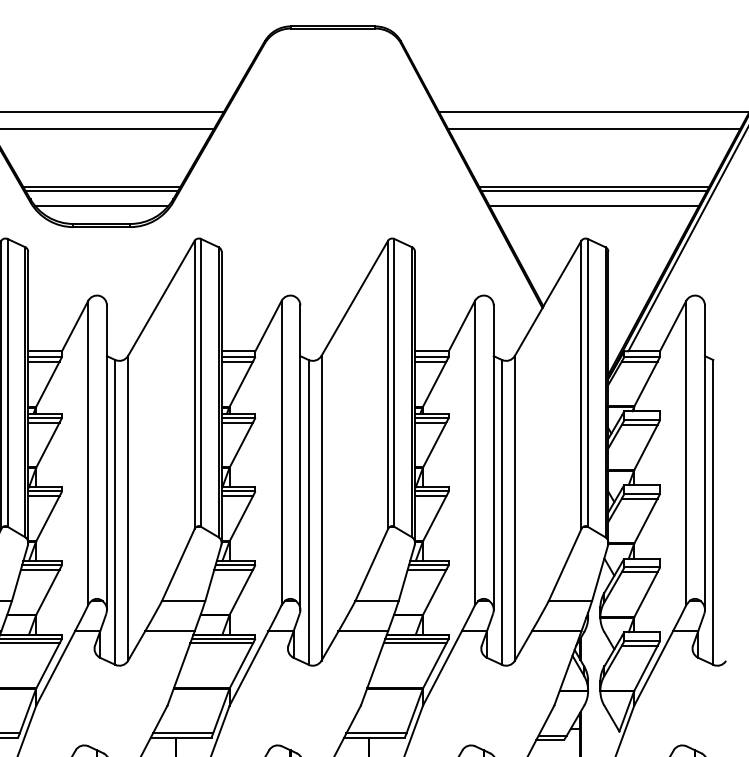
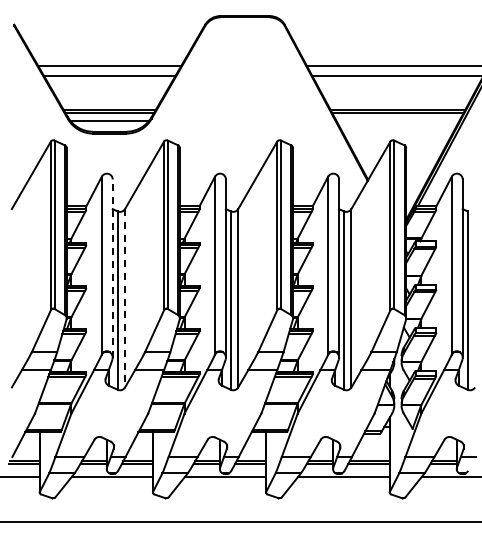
line: (593, 206) -> (397, 121), removed
line: (106, 457) -> (112, 268), solid -> dashed
line: (128, 508) -> (125, 298), solid -> dashed

